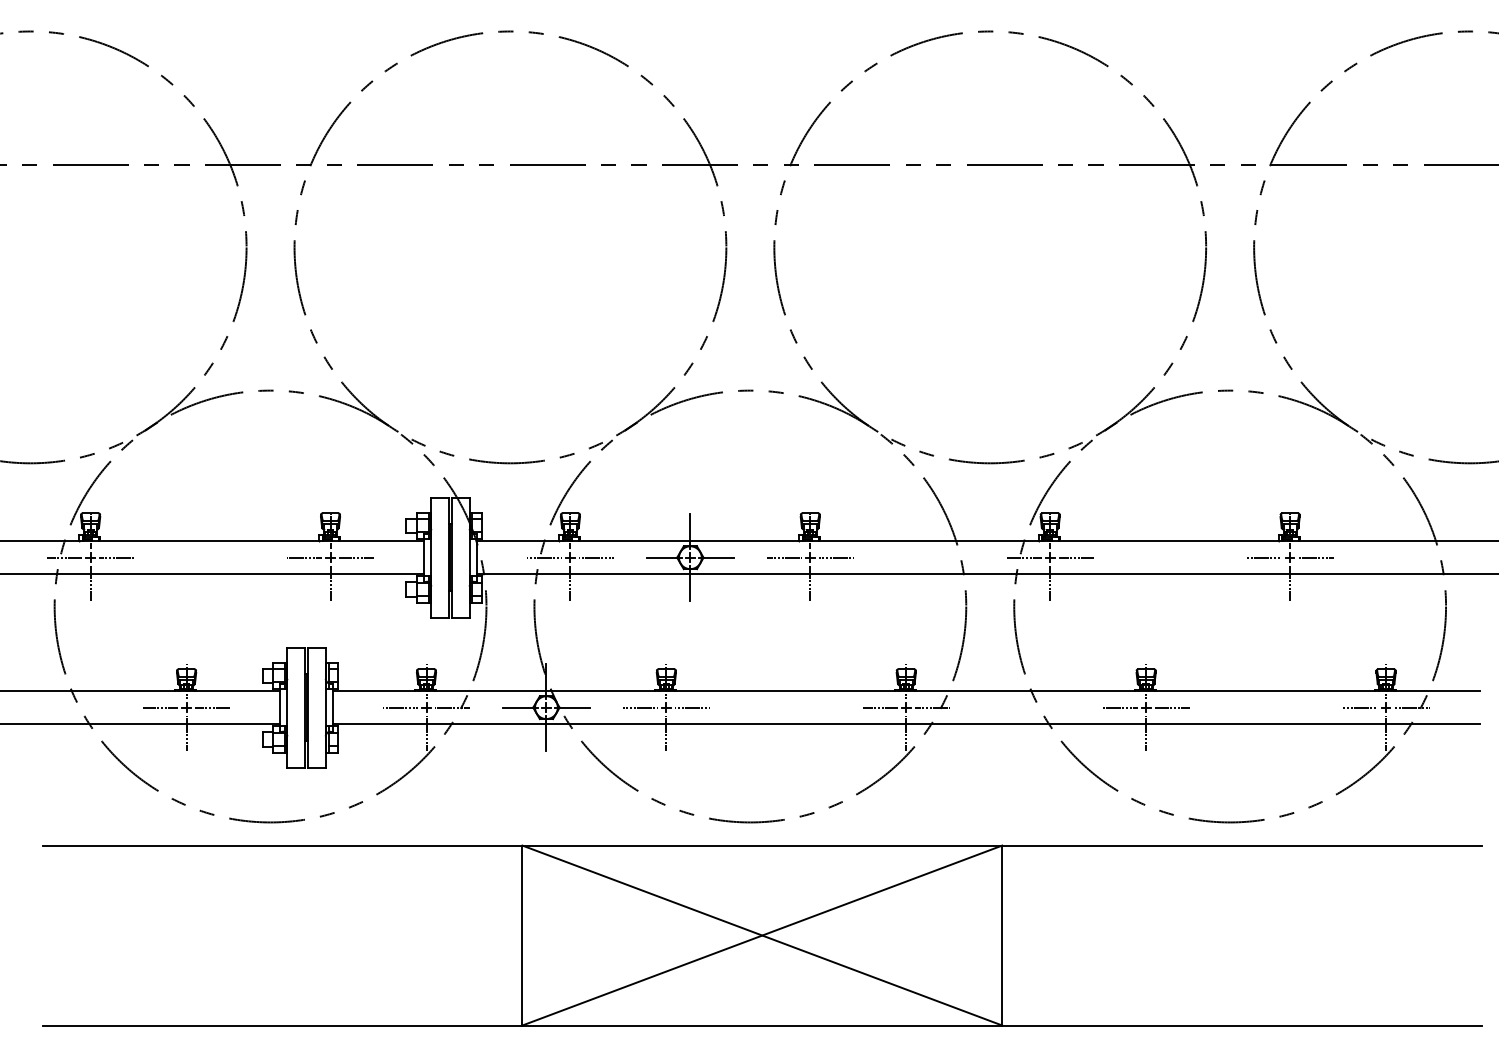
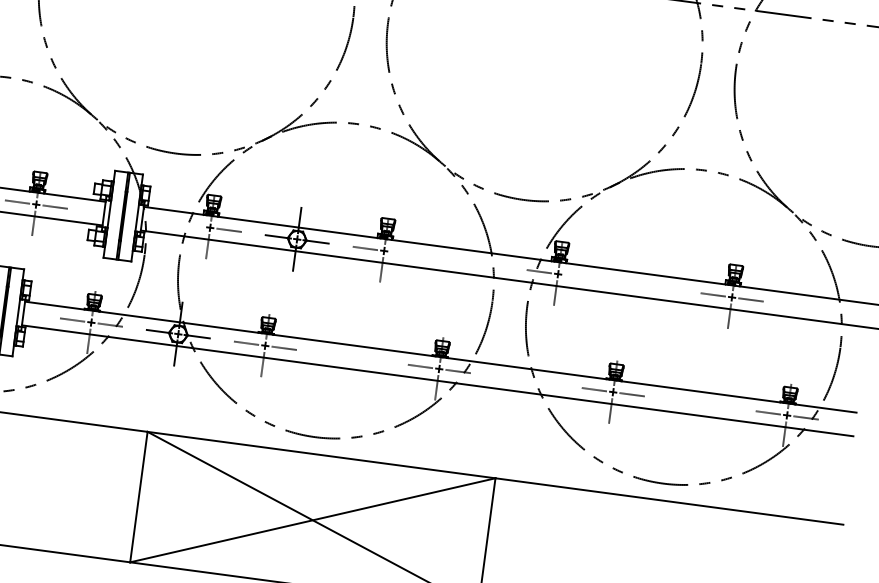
line: (544, 557) -> (191, 225), removed
line: (835, 557) -> (402, 253), removed
line: (1075, 557) -> (576, 276), removed

